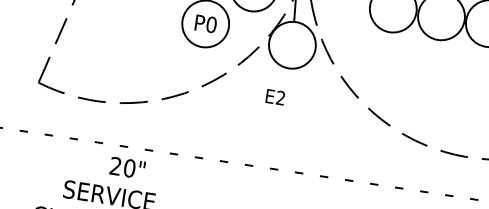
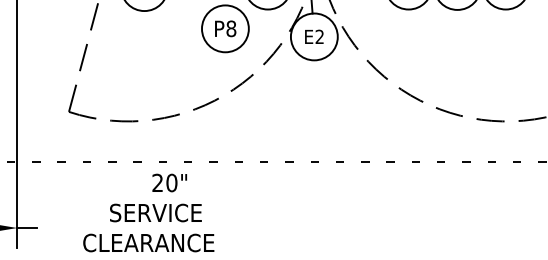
text: (211, 24) -> (231, 28), P0 -> P8
text: (275, 96) -> (314, 36), moved

